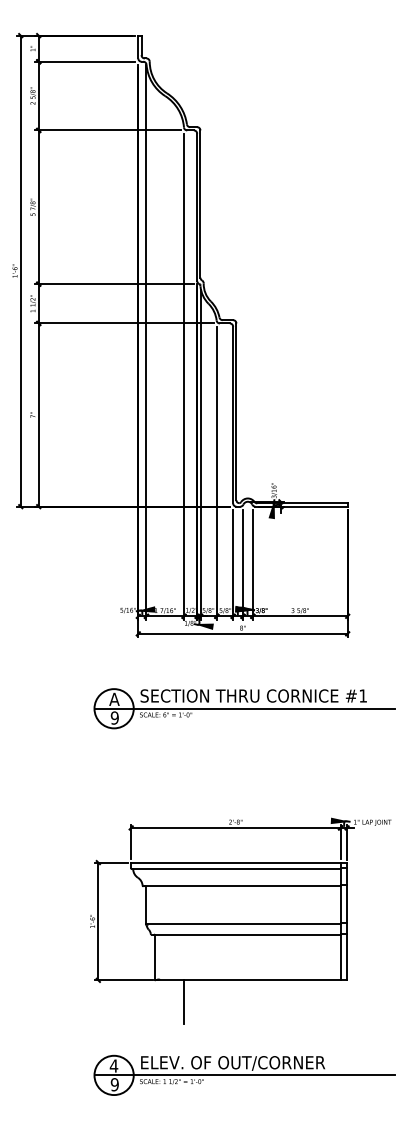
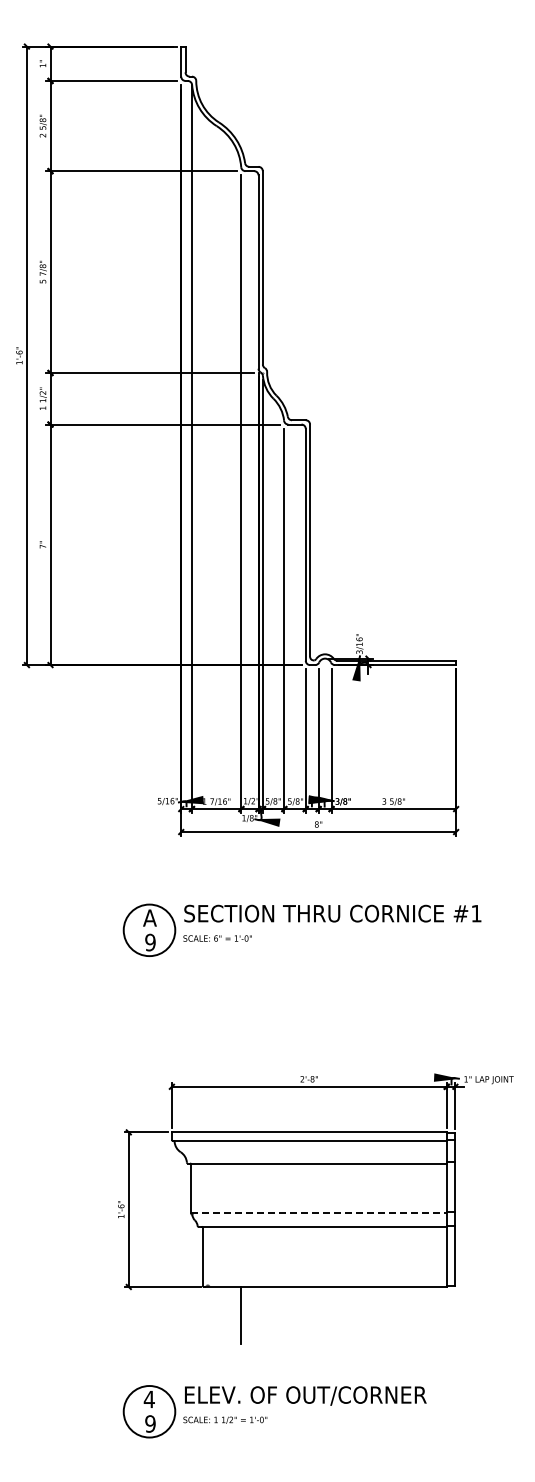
line: (244, 708) -> (320, 930), removed
line: (243, 923) -> (319, 1212), solid -> dashed
line: (244, 1075) -> (320, 1411), removed

